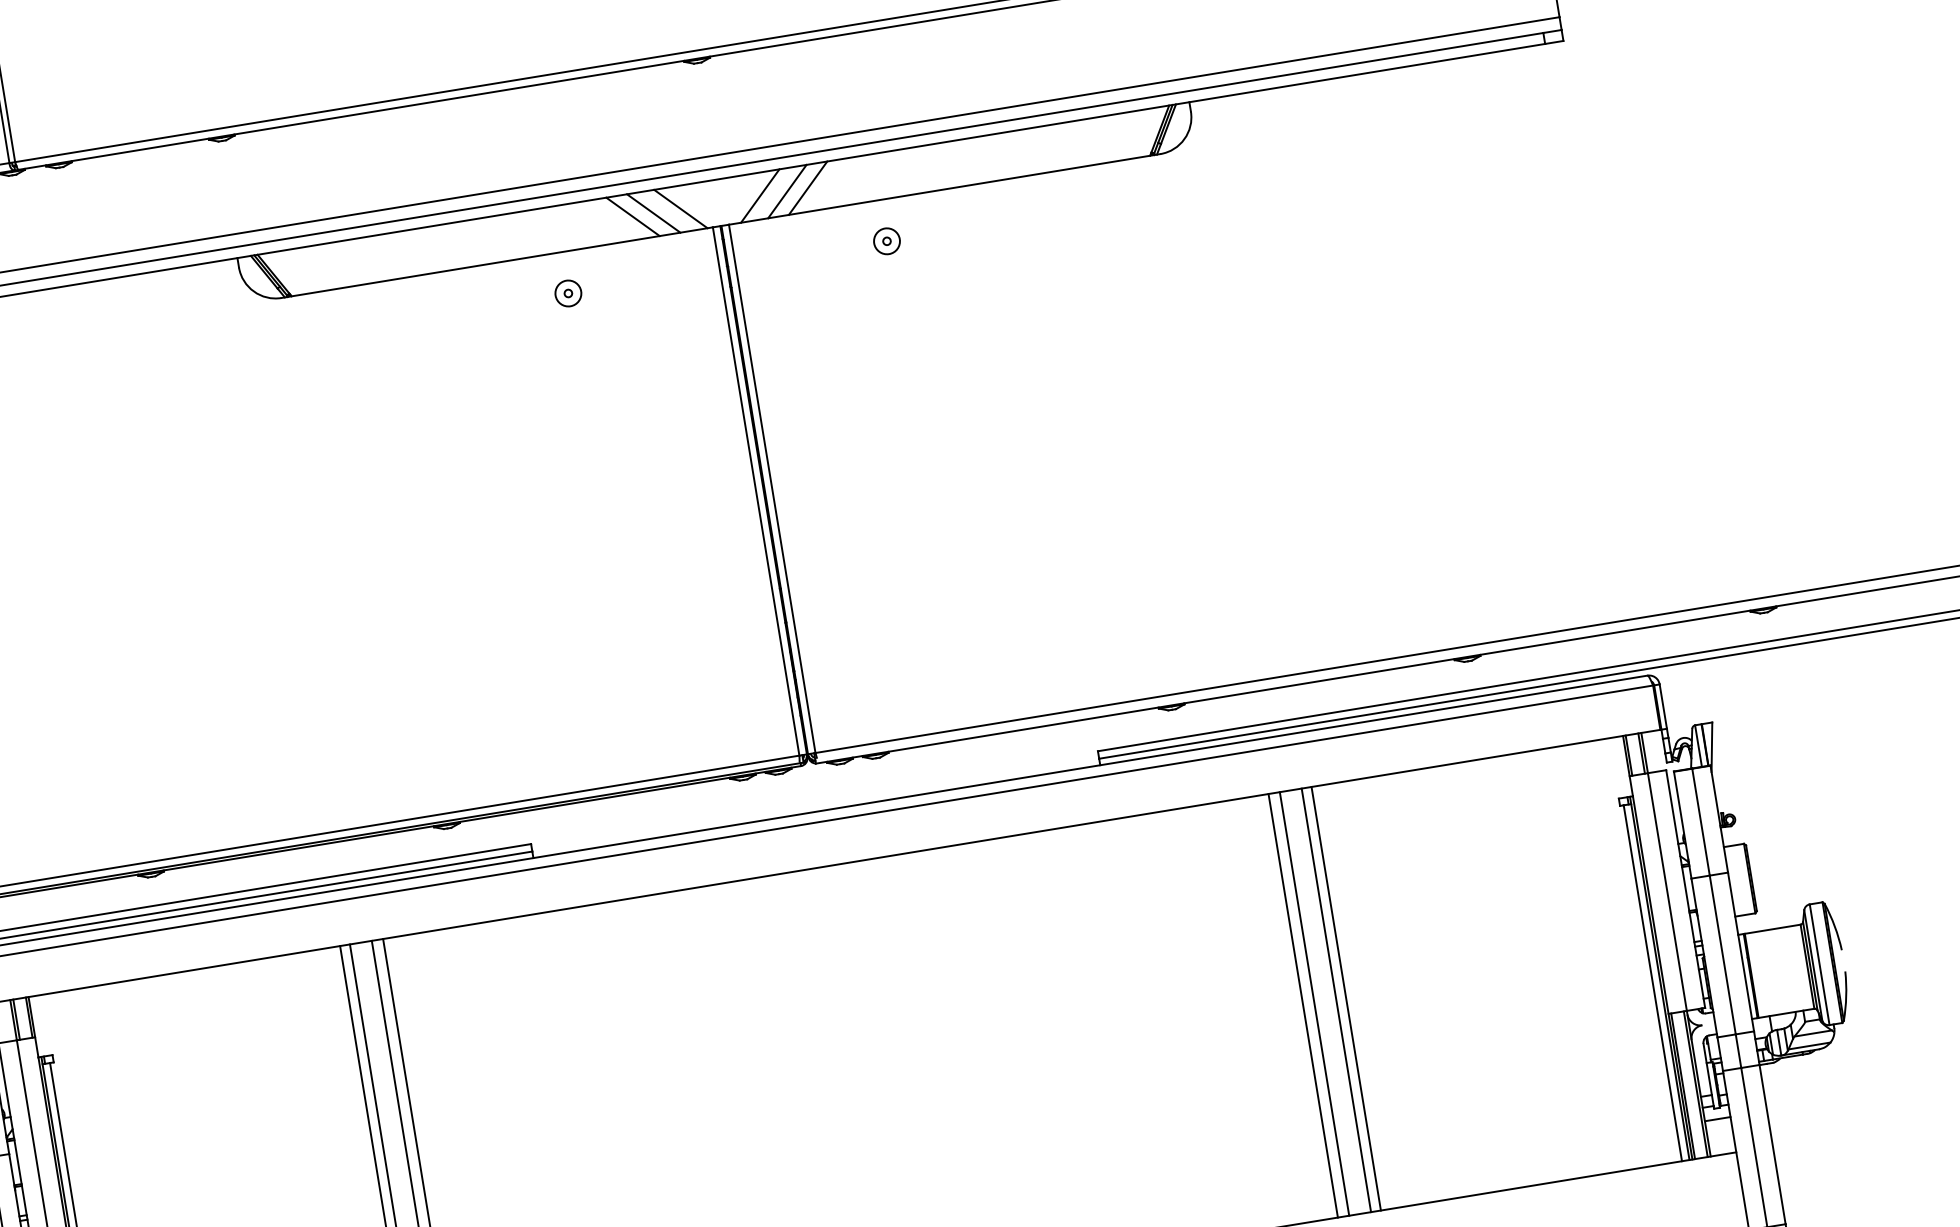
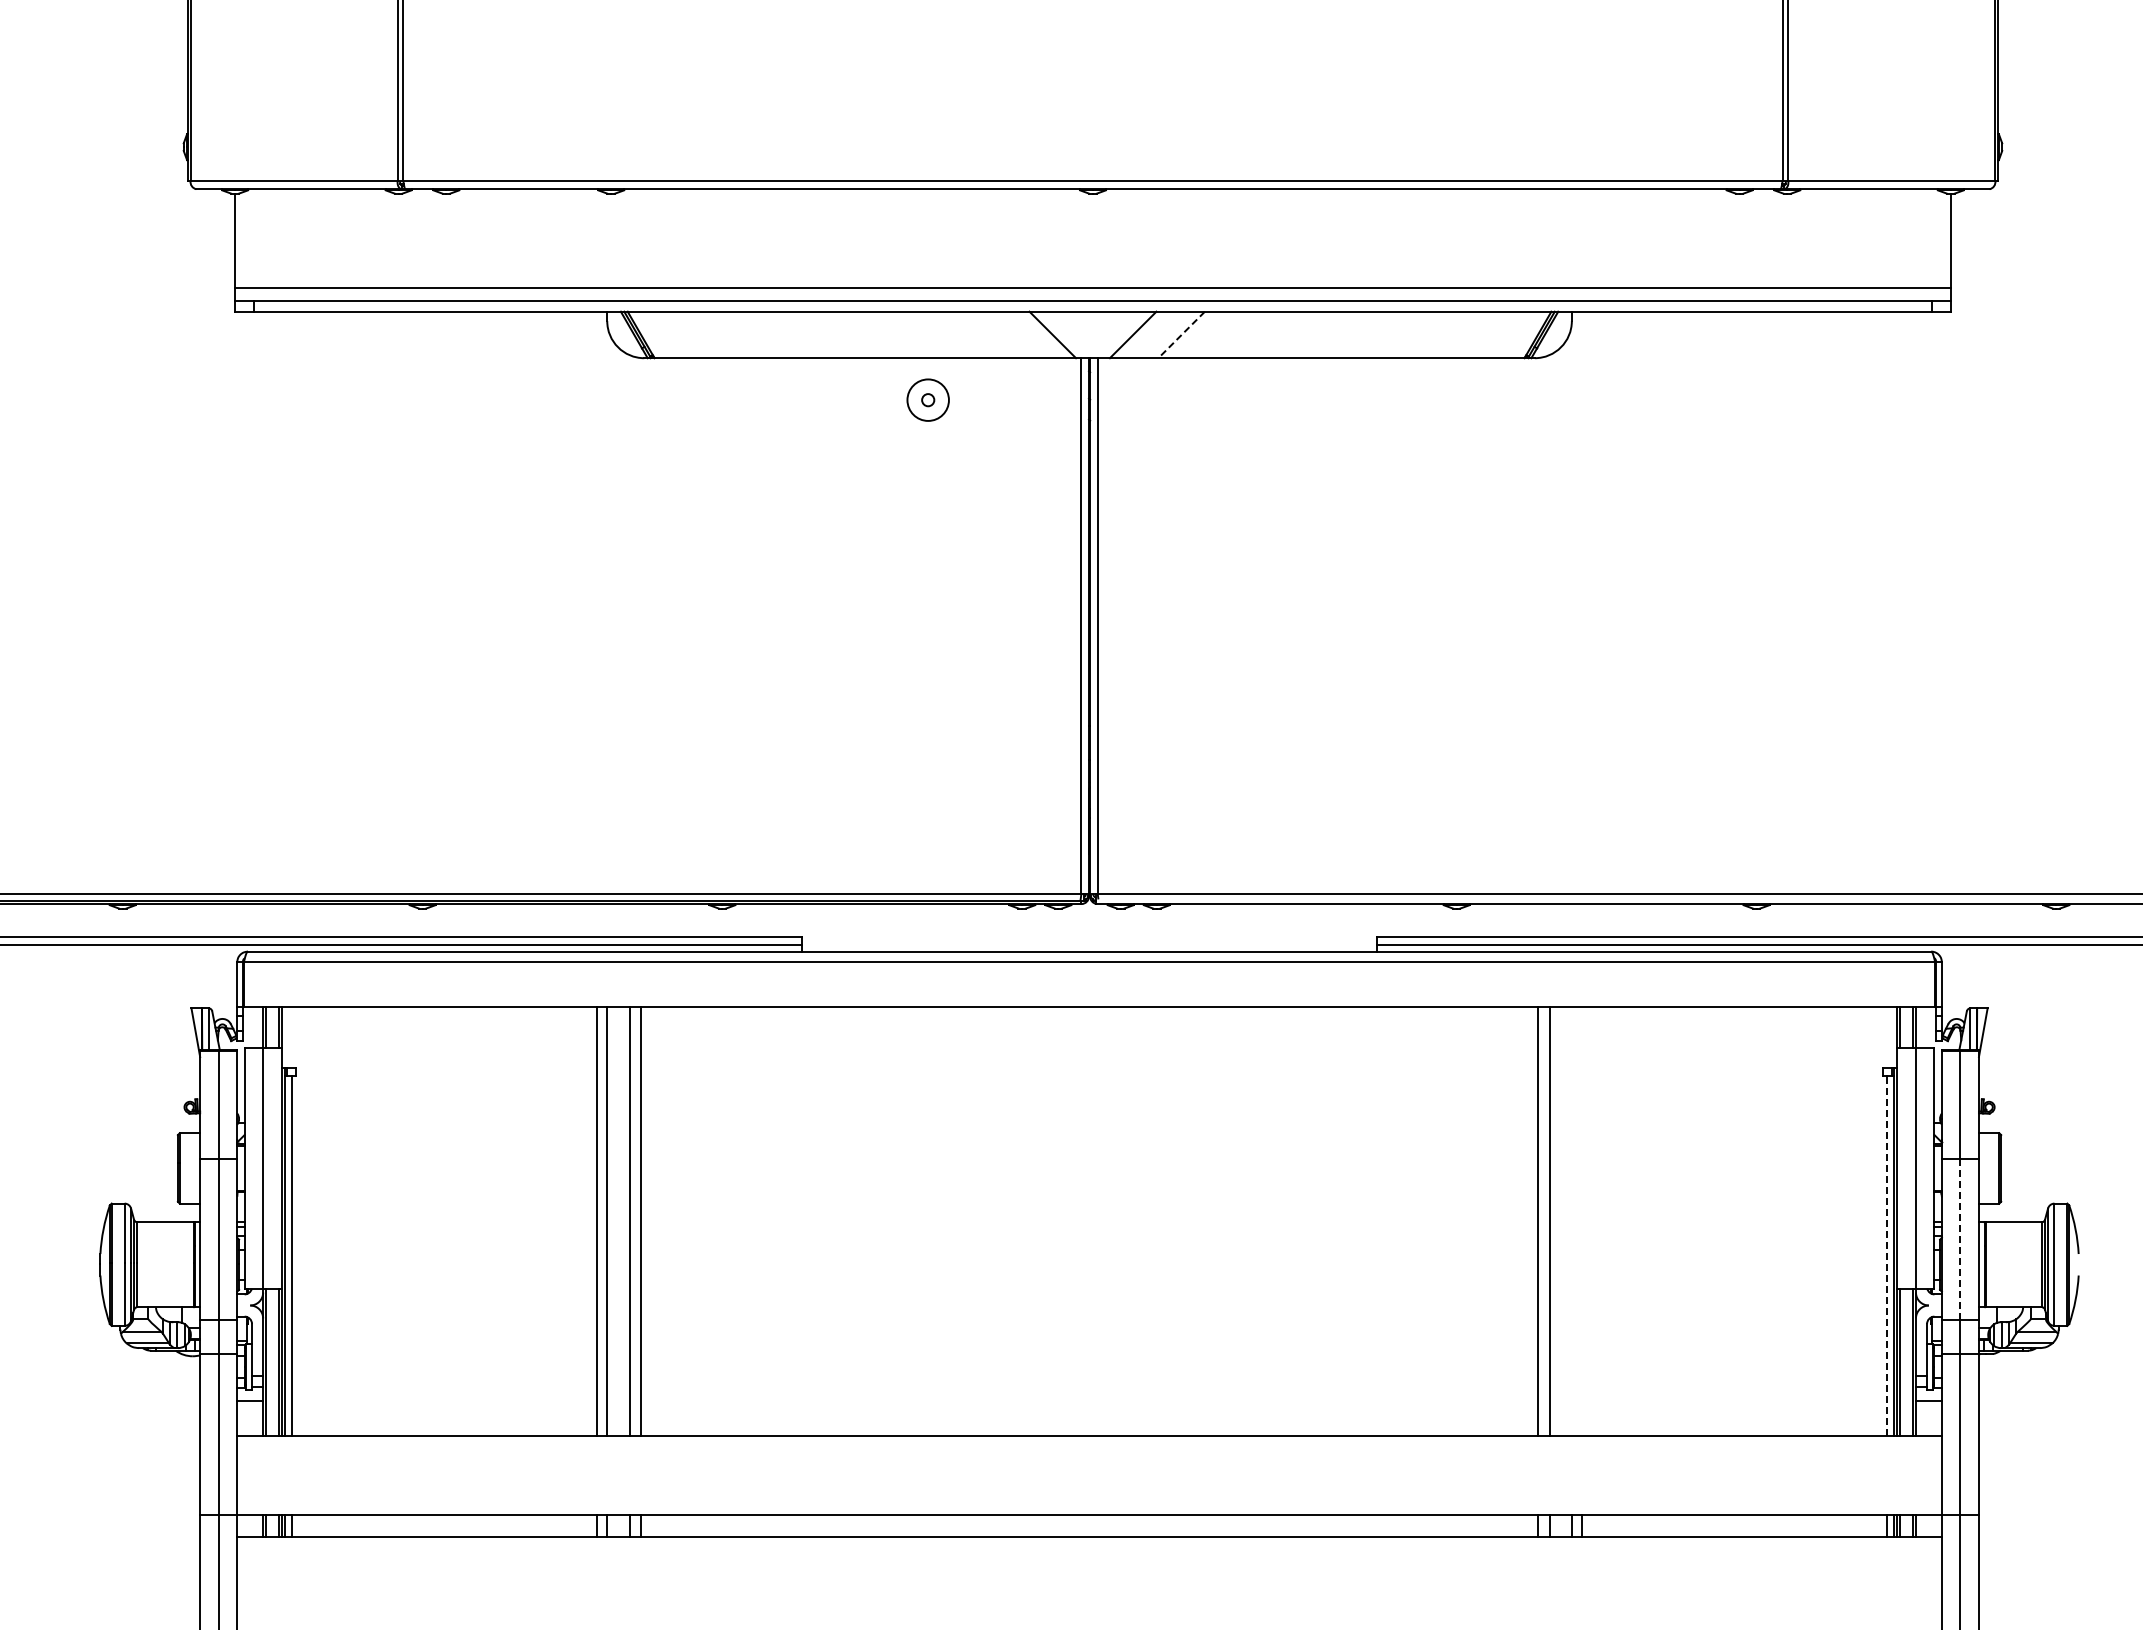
line: (807, 187) -> (1181, 334), solid -> dashed
line: (787, 191) -> (1160, 334), removed
line: (653, 213) -> (1025, 334), removed
line: (633, 216) -> (1004, 334), removed
part: (886, 240) -> (1250, 399), removed
part: (567, 292) -> (927, 399), size x1.6
line: (1722, 954) -> (1960, 1238), solid -> dashed
line: (1652, 982) -> (1886, 1255), solid -> dashed
line: (1345, 998) -> (1581, 1221), removed
line: (1336, 1000) -> (1571, 1221), removed

